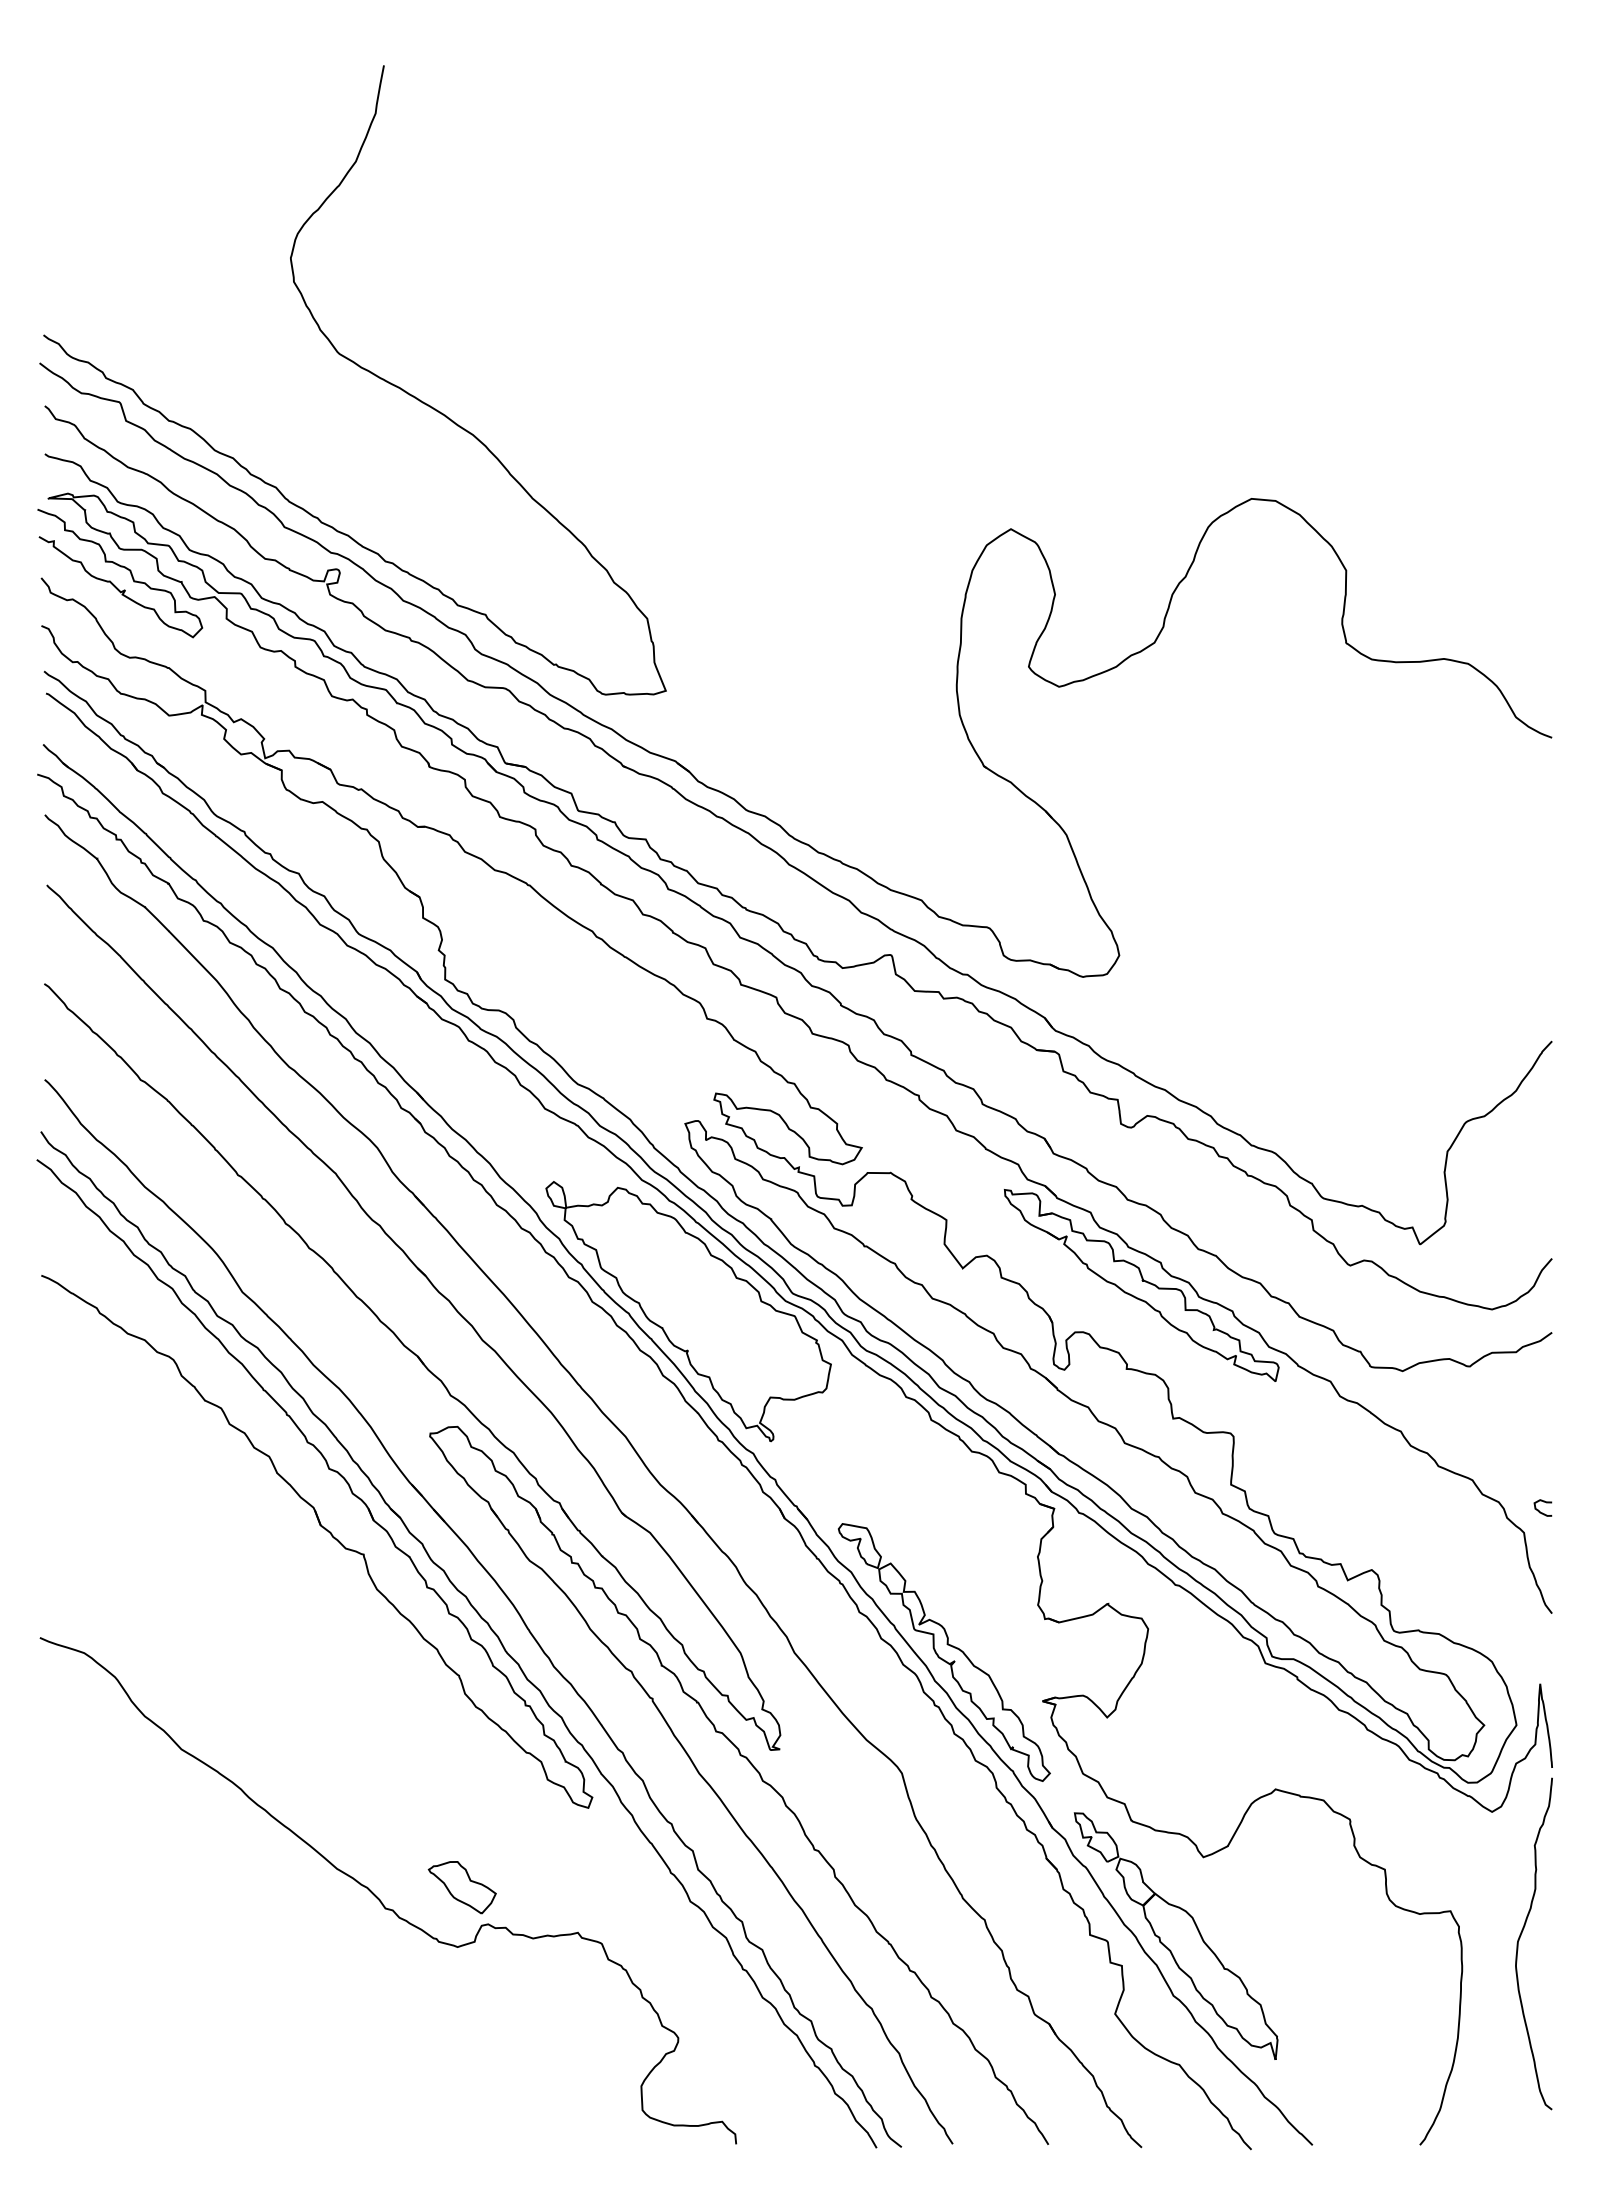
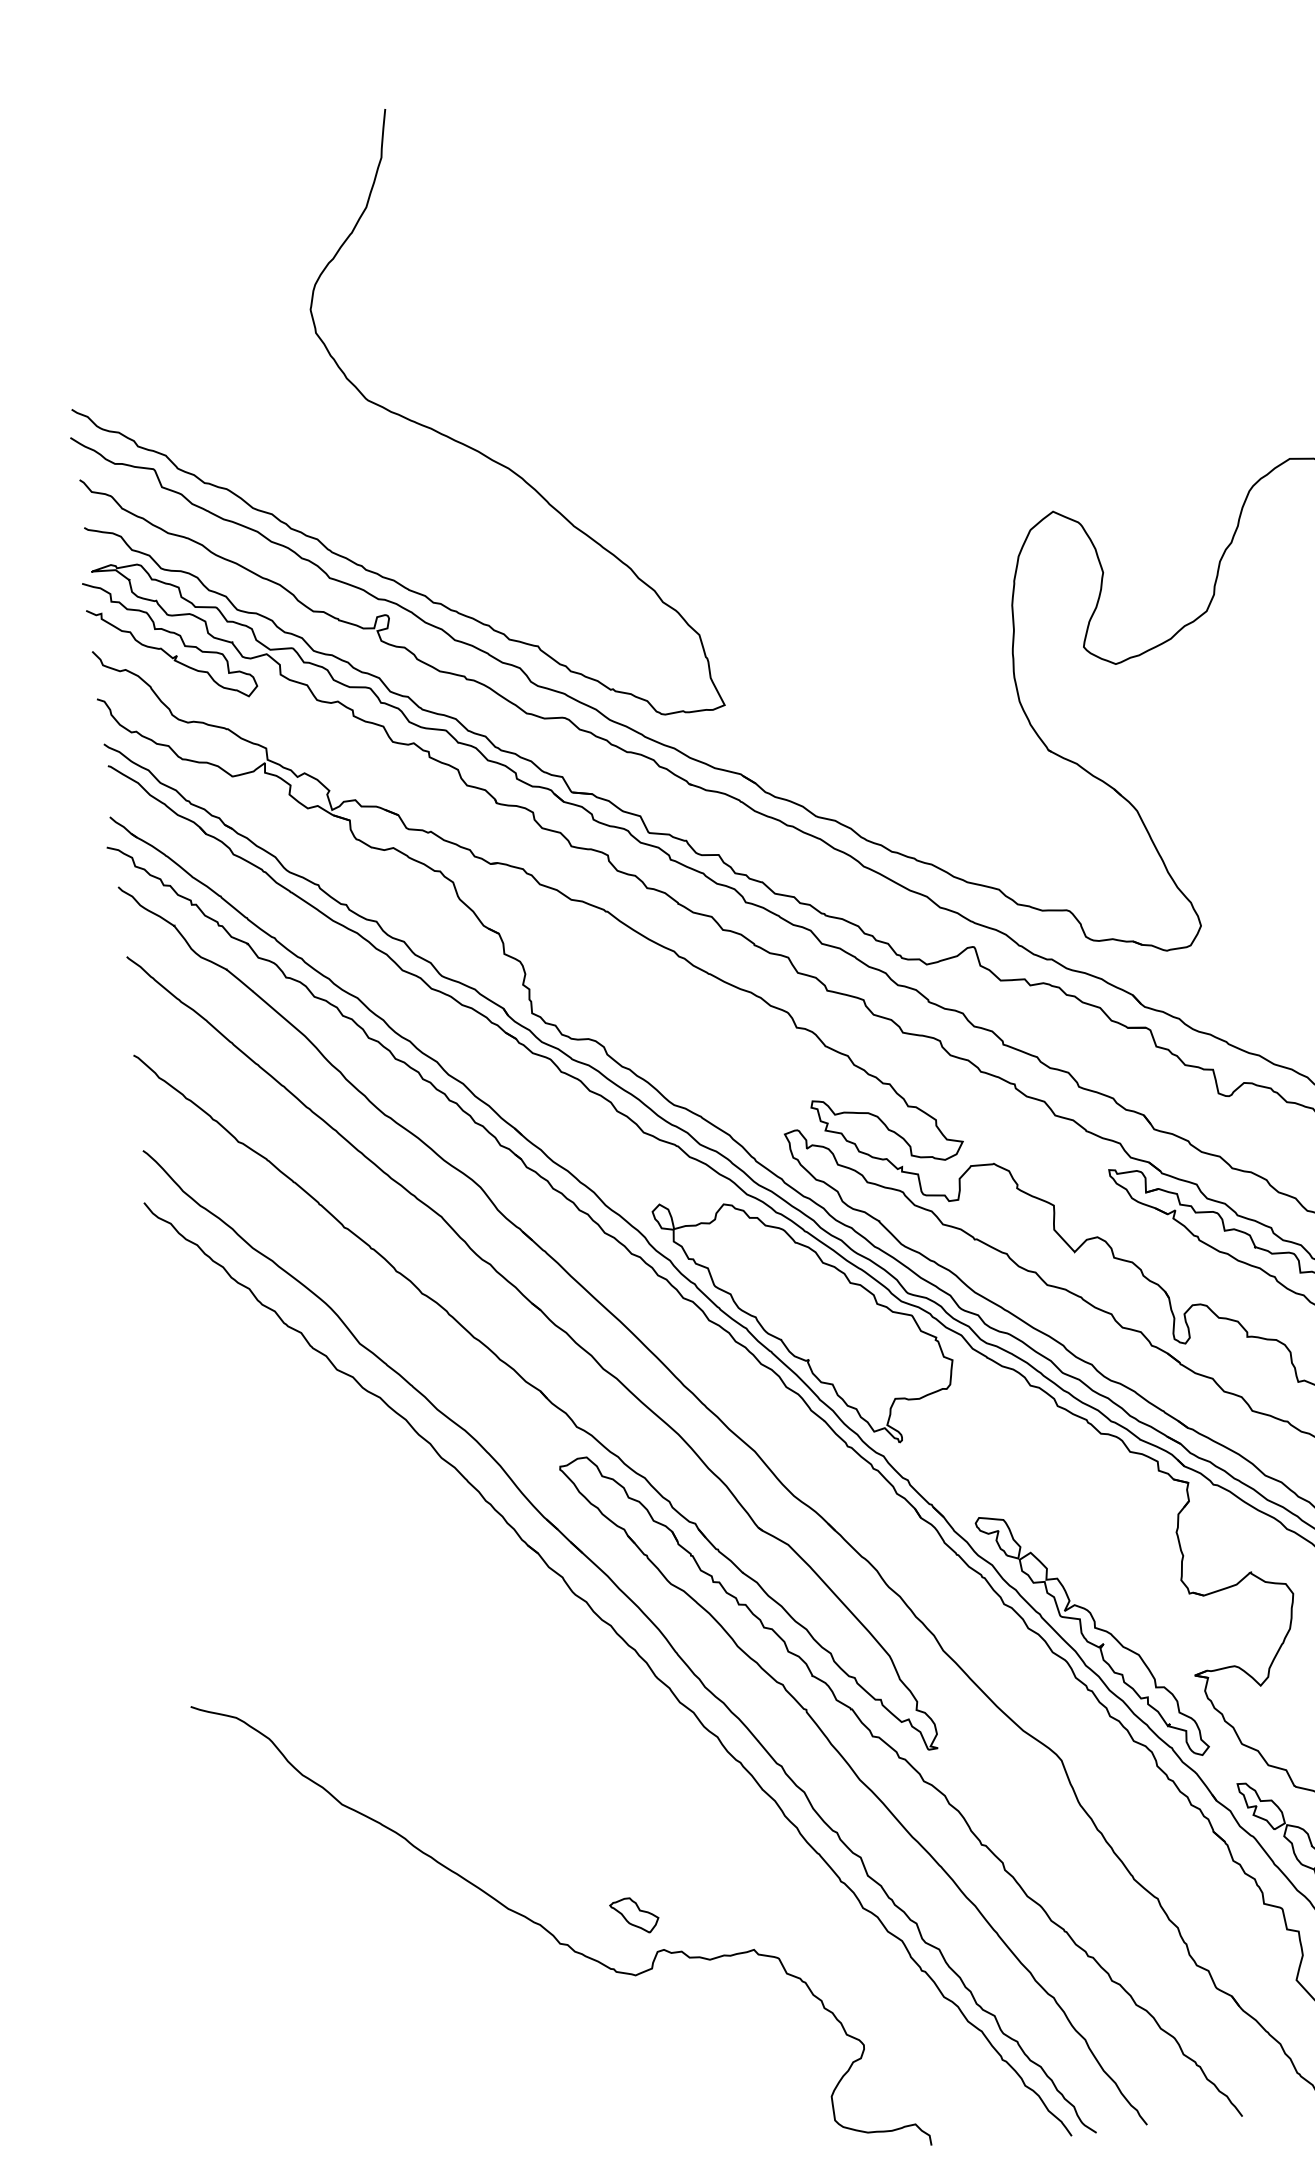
part: (305, 1499) -> (442, 1544), removed
part: (461, 1887) -> (633, 1915), size x0.7

